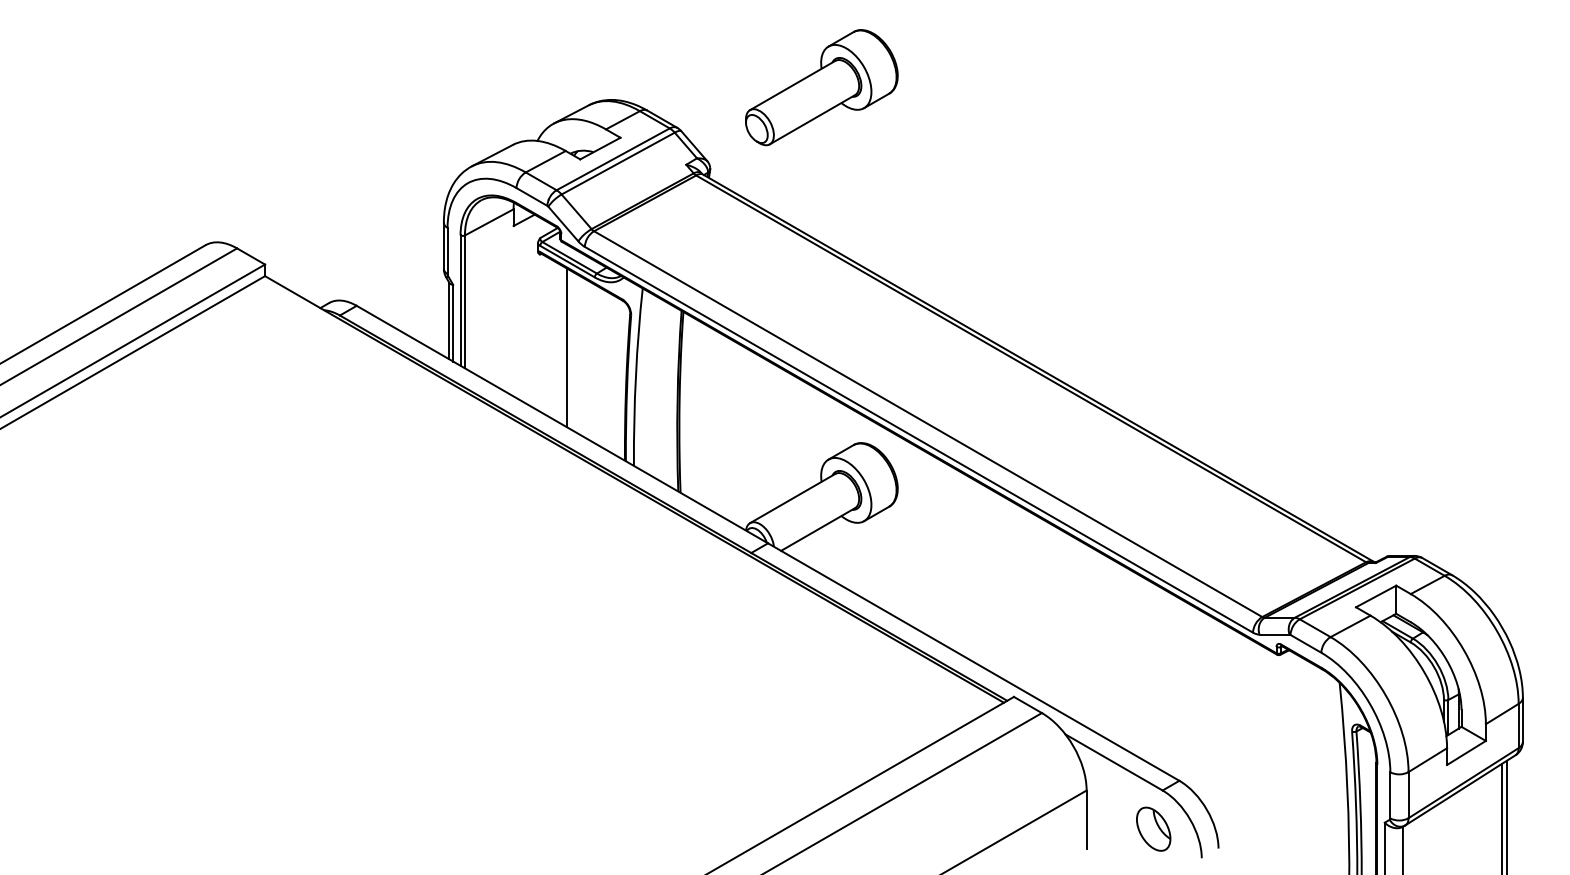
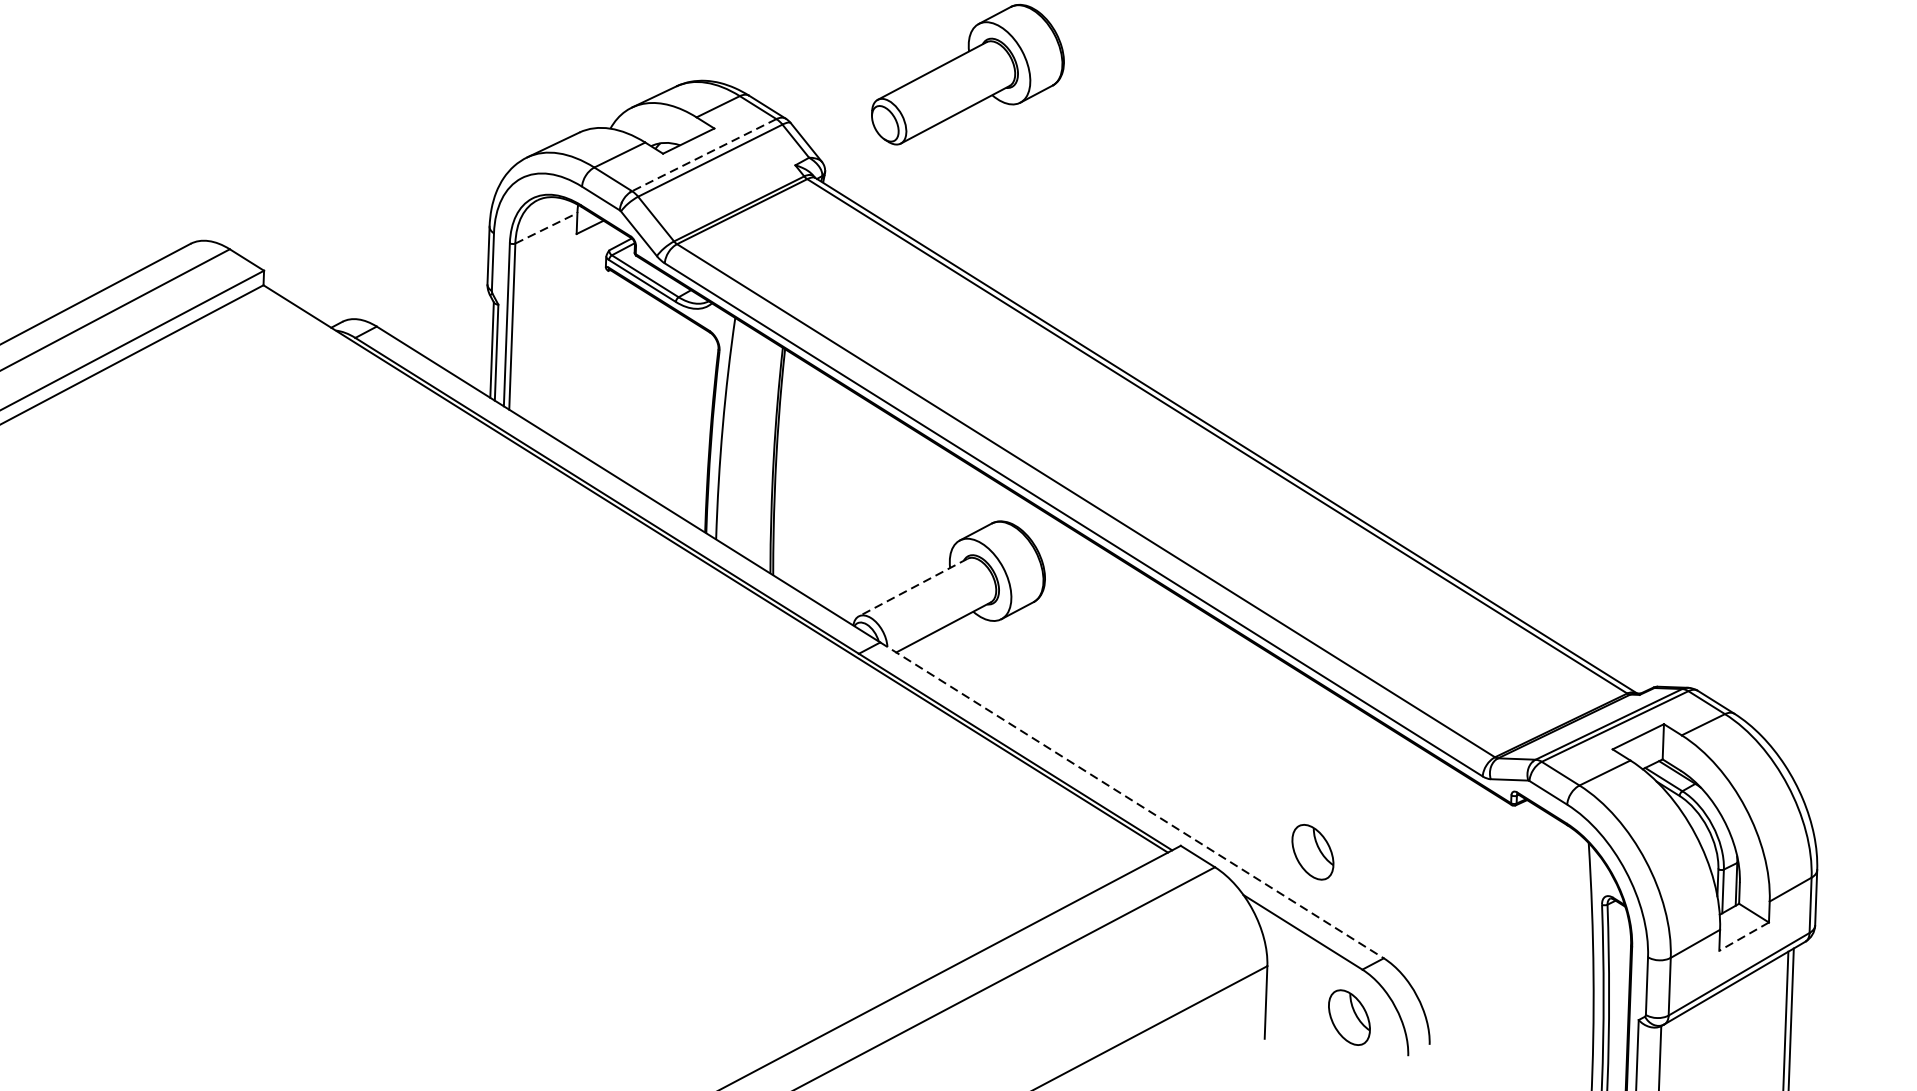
line: (612, 159) -> (703, 155), solid -> dashed
line: (489, 222) -> (546, 228), solid -> dashed
line: (566, 347) -> (637, 388), removed
line: (792, 498) -> (912, 587), solid -> dashed
line: (974, 662) -> (1133, 800), solid -> dashed
part: (1119, 697) -> (1312, 851), added
line: (1466, 752) -> (1744, 936), solid -> dashed

